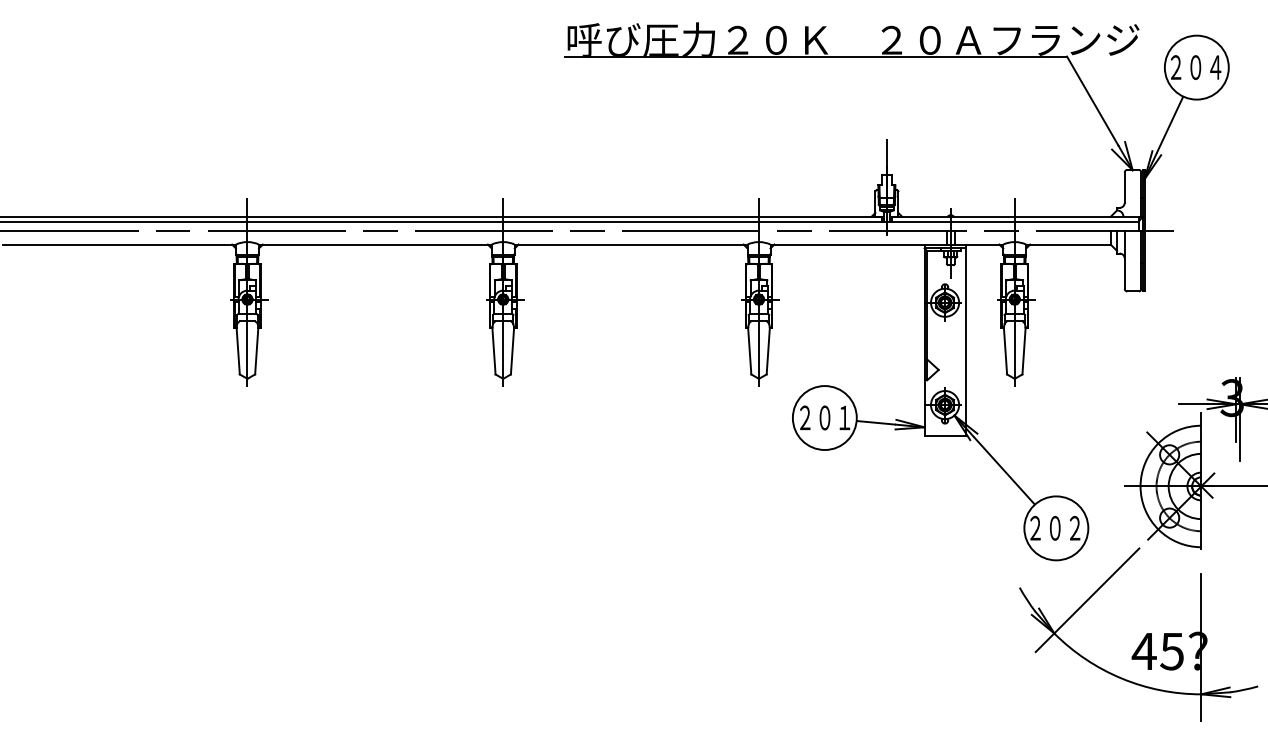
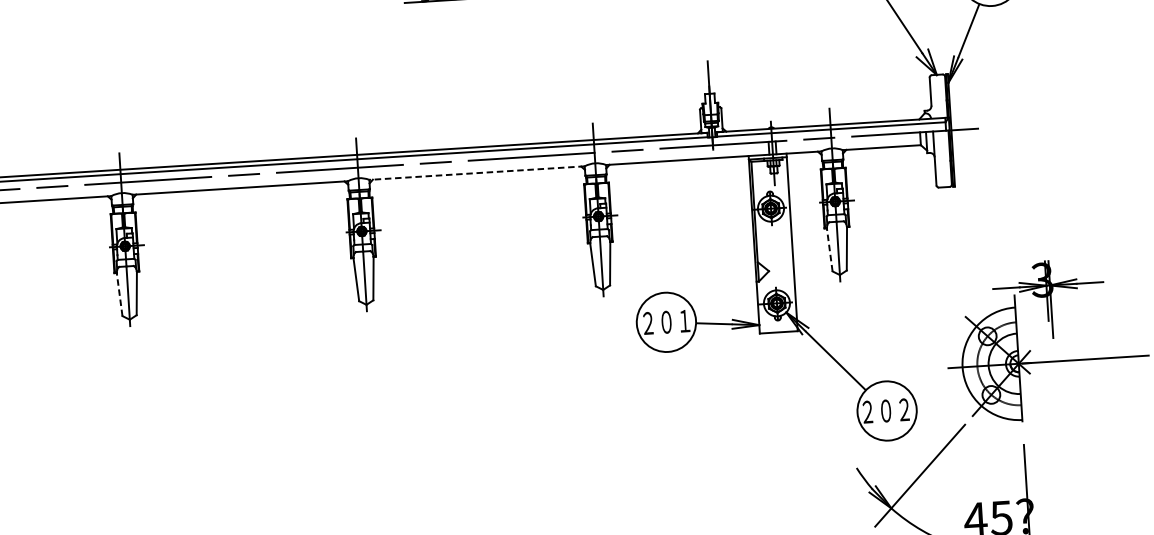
line: (630, 244) -> (476, 173), solid -> dashed
line: (238, 350) -> (119, 294), solid -> dashed
line: (1005, 350) -> (829, 249), solid -> dashed

